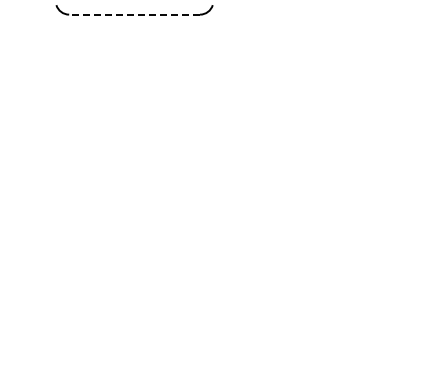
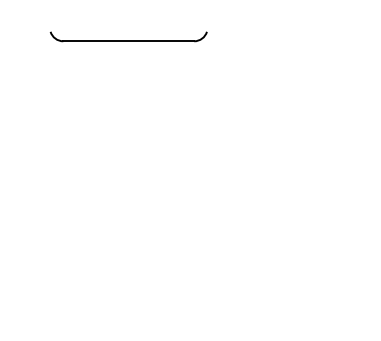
line: (134, 14) -> (128, 41), dashed -> solid

